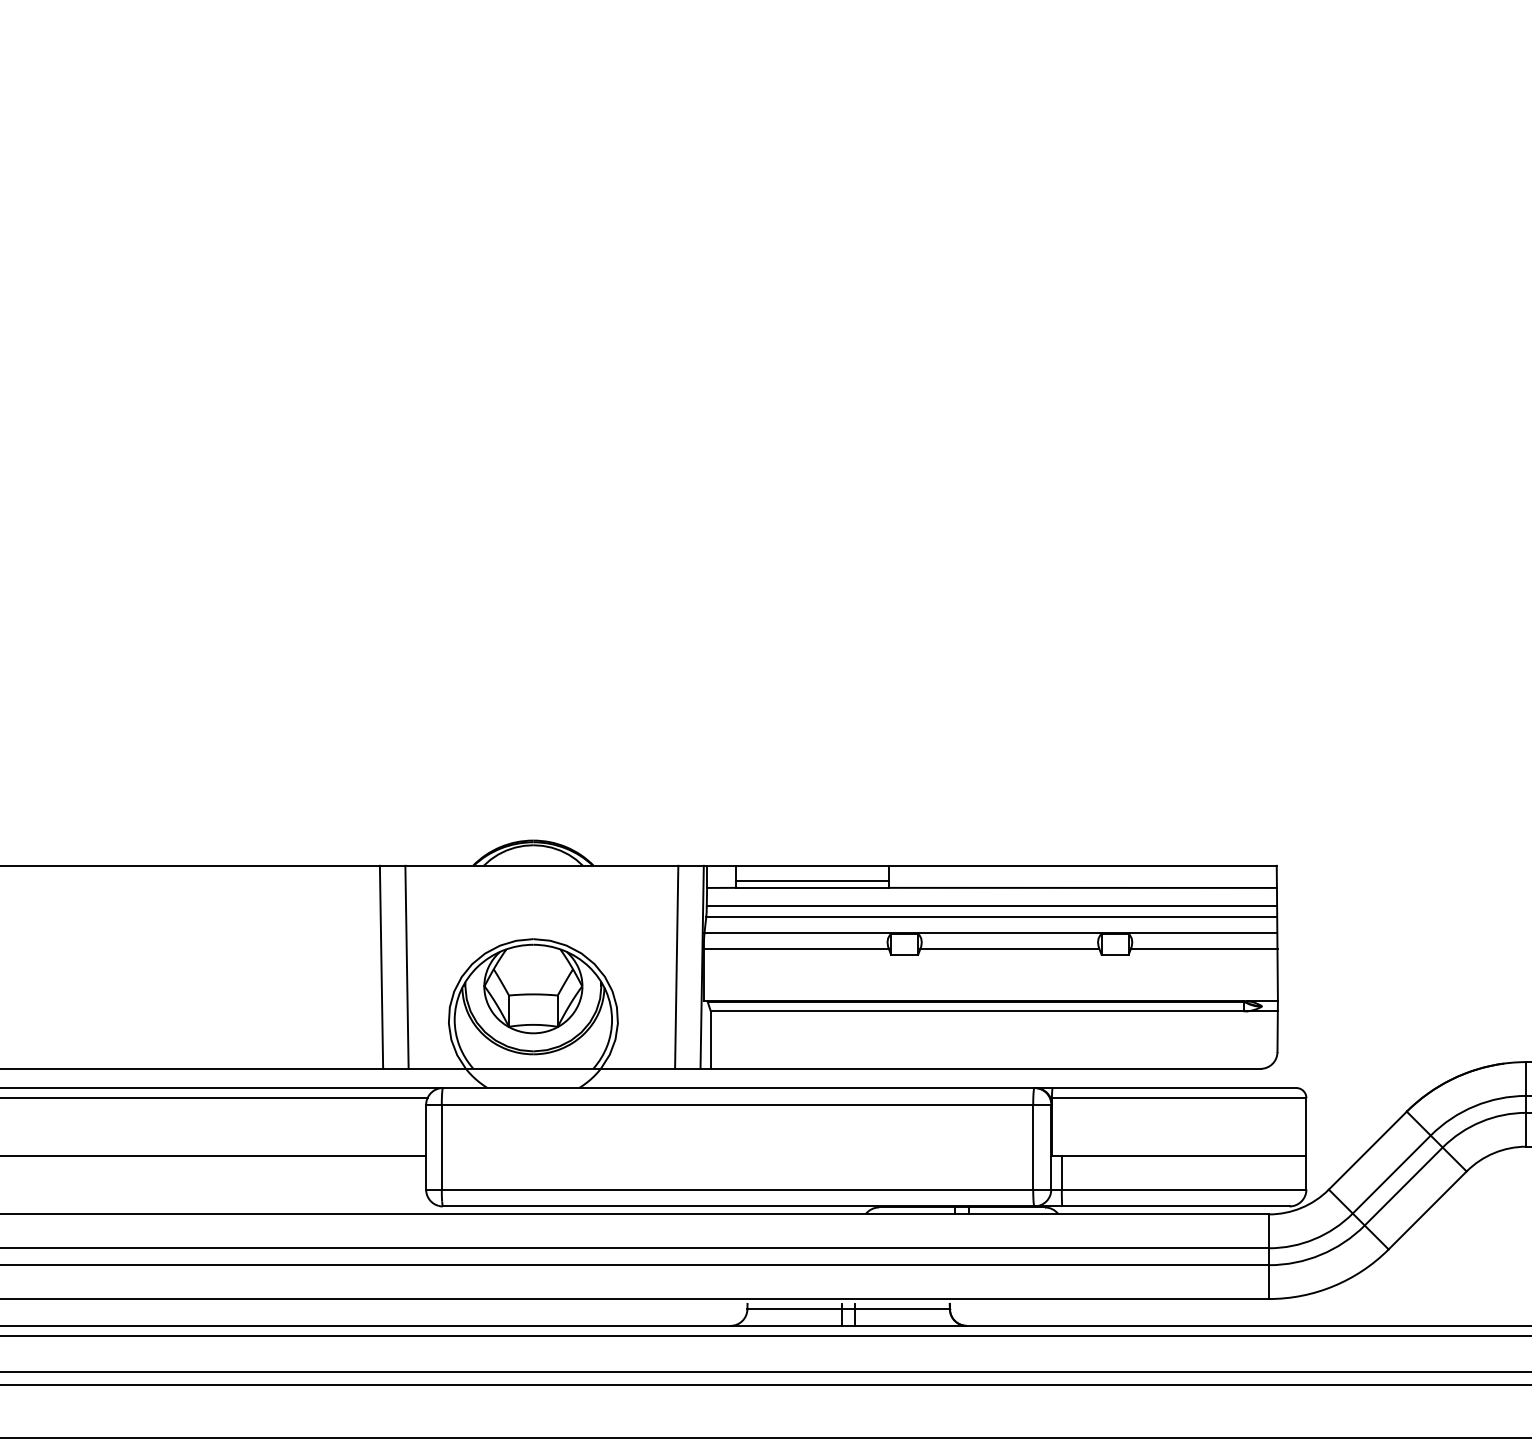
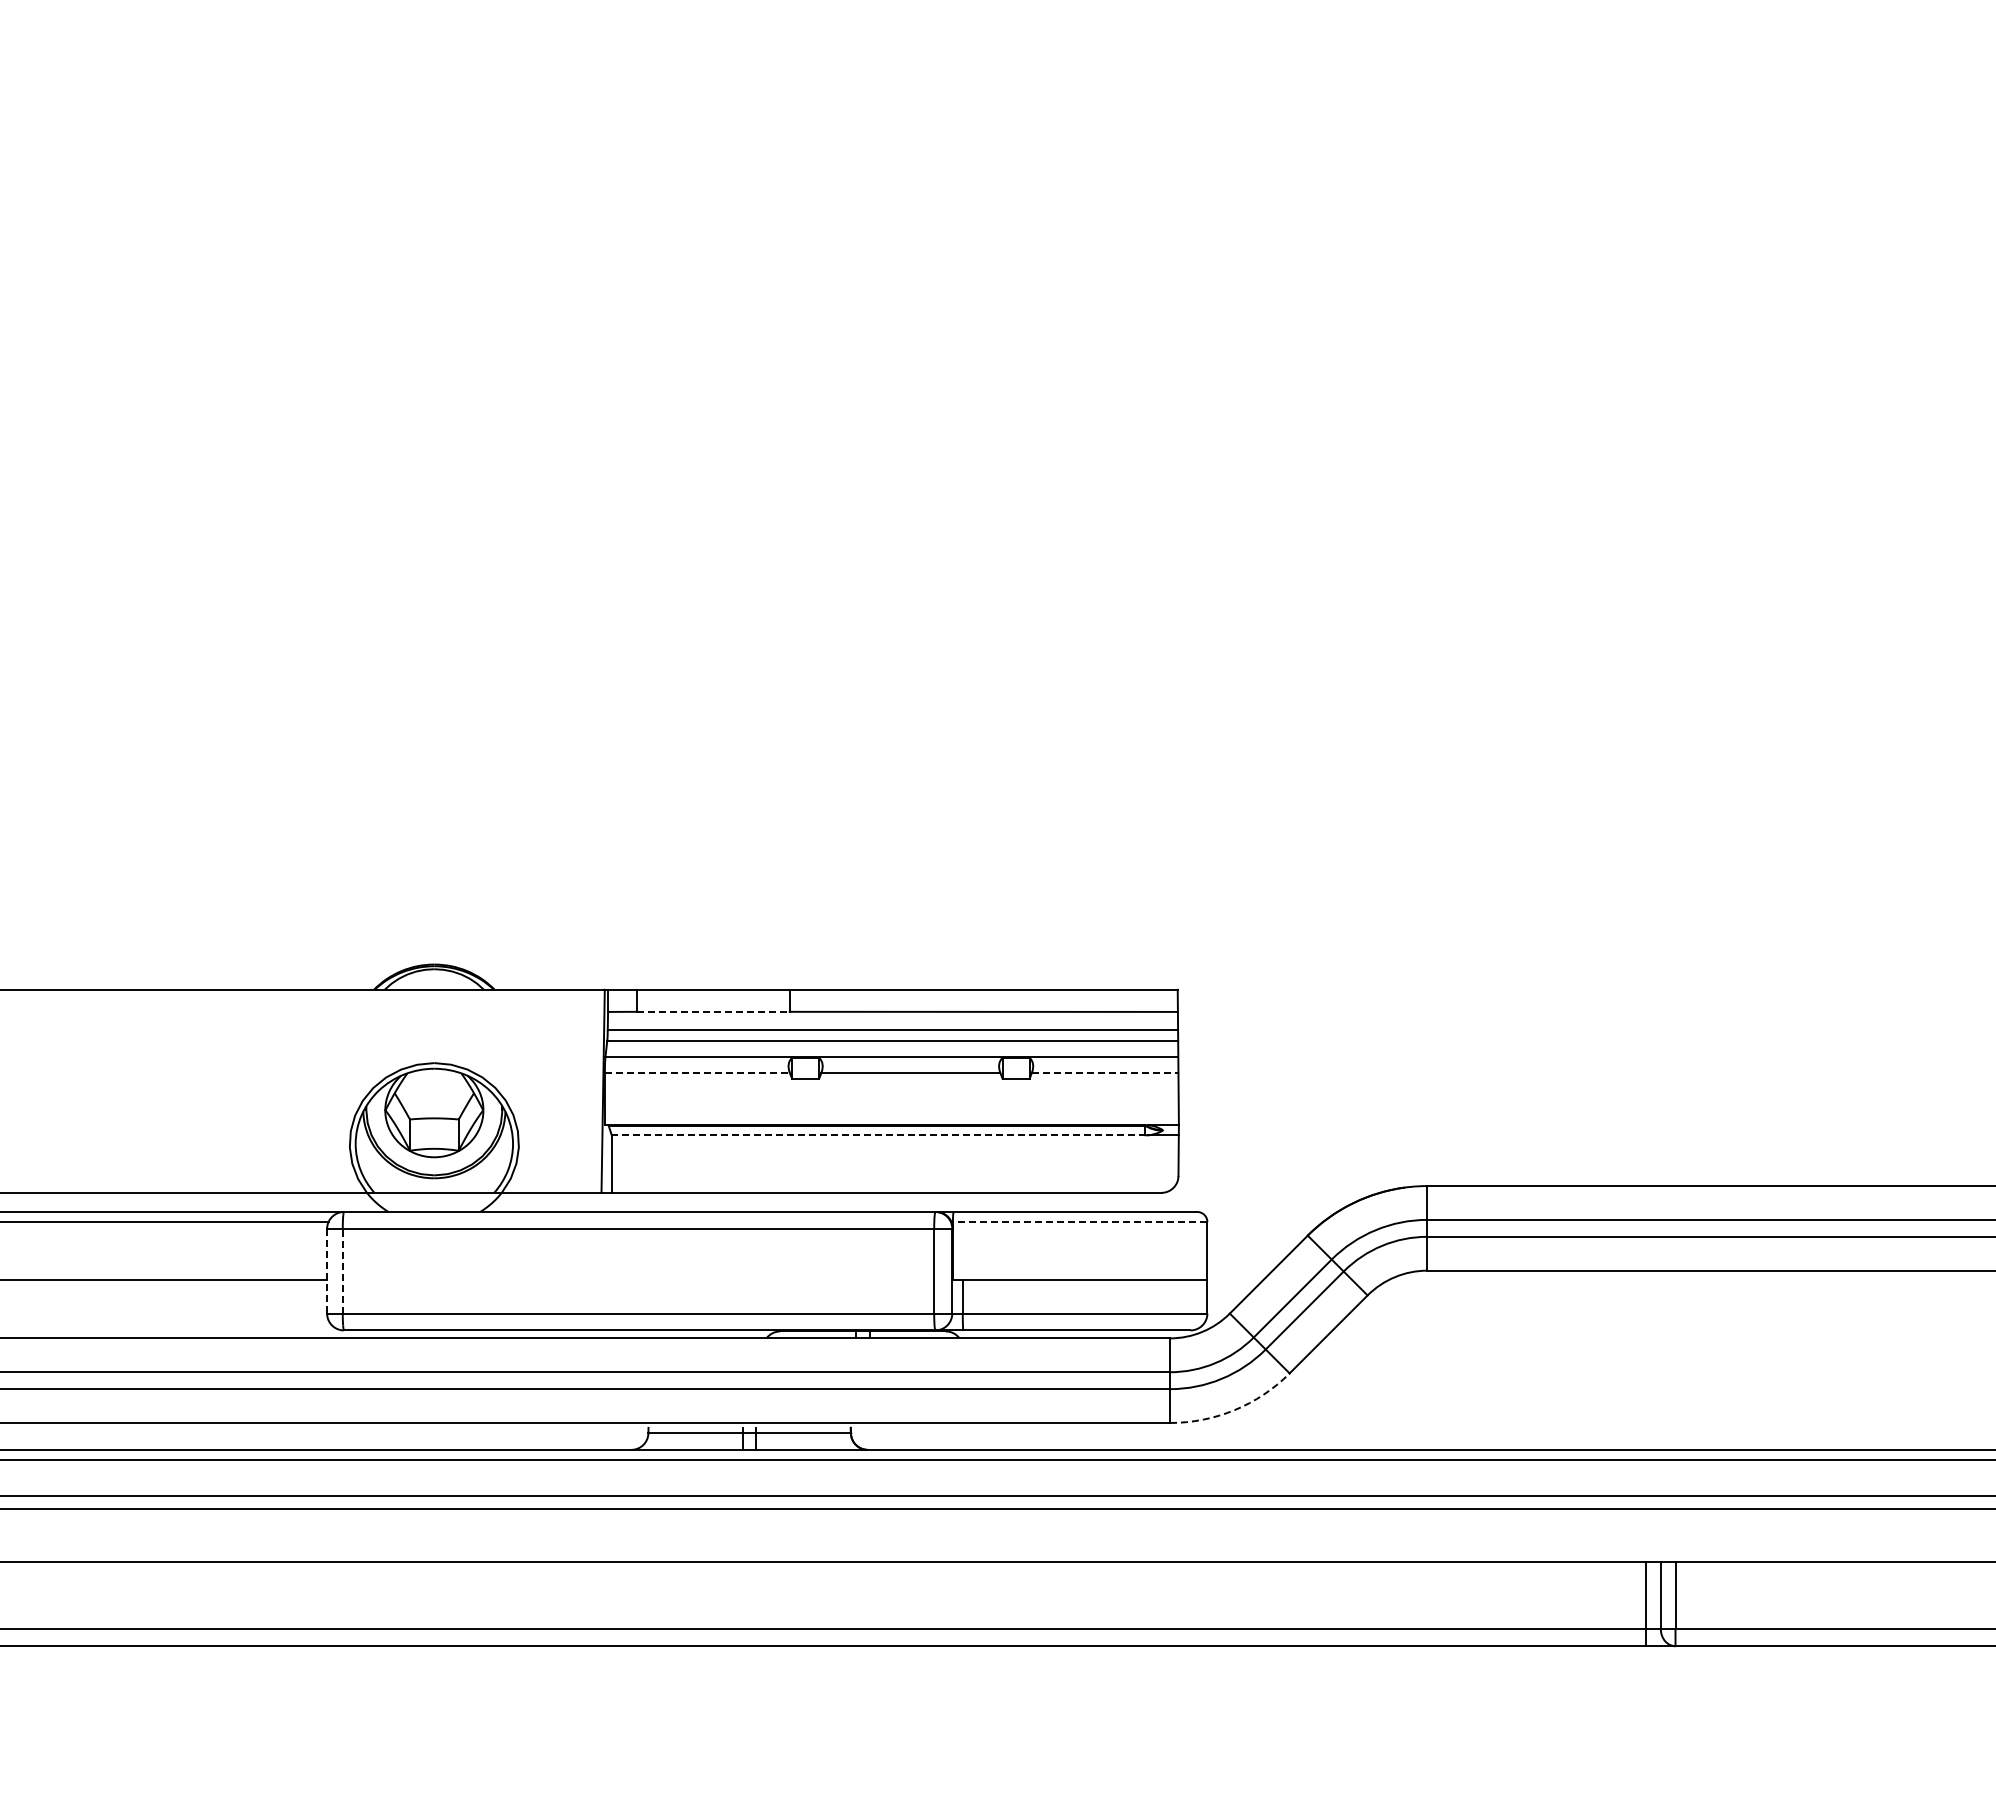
line: (812, 881) -> (713, 1005), removed
line: (813, 887) -> (714, 1011), solid -> dashed
line: (796, 948) -> (697, 1072), solid -> dashed
line: (1204, 948) -> (1105, 1072), solid -> dashed
line: (381, 966) -> (282, 1090), removed
line: (406, 966) -> (307, 1090), removed
line: (676, 966) -> (577, 1090), removed
line: (977, 1011) -> (878, 1135), solid -> dashed
line: (1178, 1098) -> (1079, 1222), solid -> dashed
line: (441, 1146) -> (342, 1270), solid -> dashed
line: (426, 1147) -> (327, 1271), solid -> dashed
arc: (1333, 1286) -> (1234, 1410), solid -> dashed

